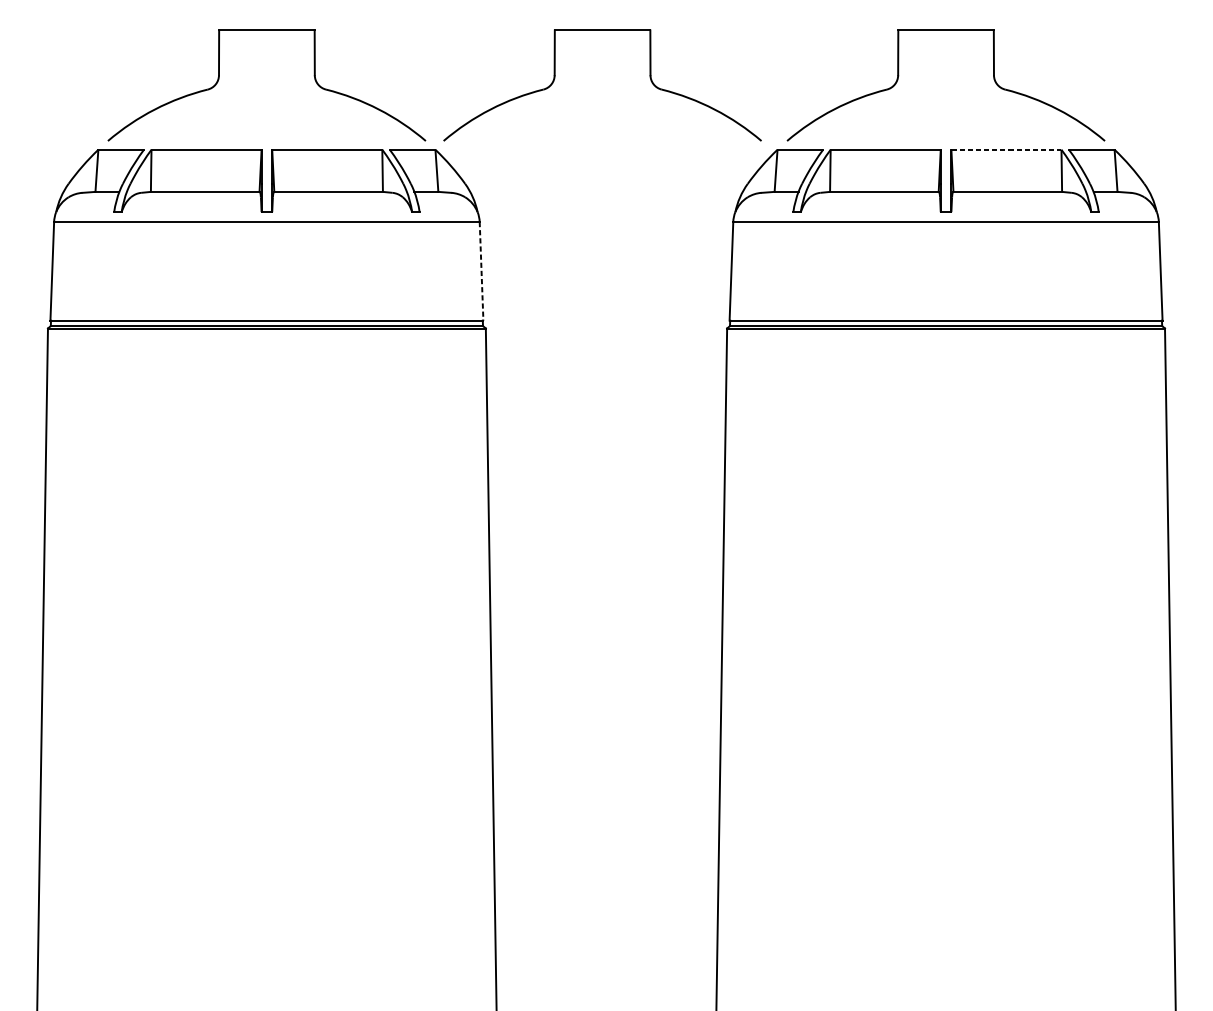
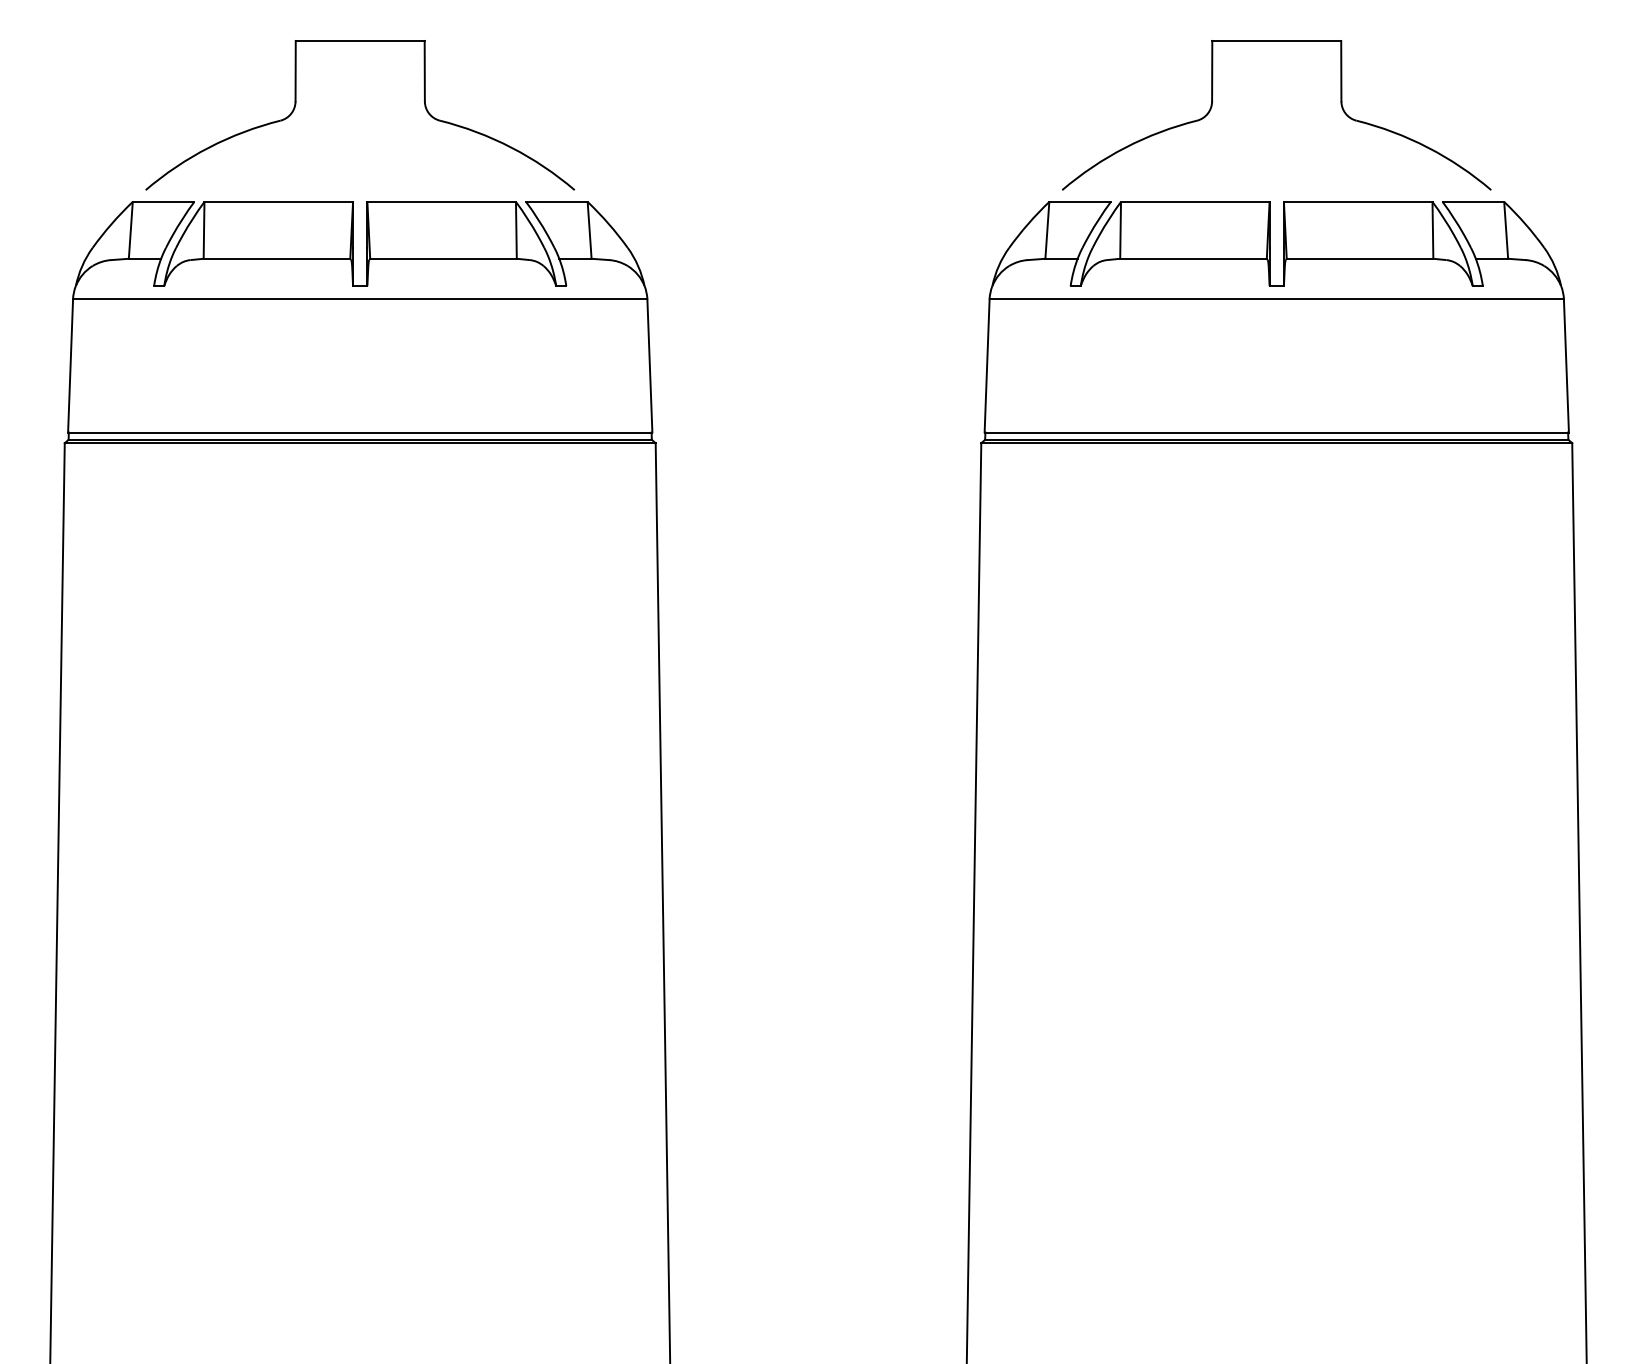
part: (650, 79) -> (877, 106), removed
line: (1006, 149) -> (1358, 201), dashed -> solid
line: (481, 270) -> (649, 365), dashed -> solid

